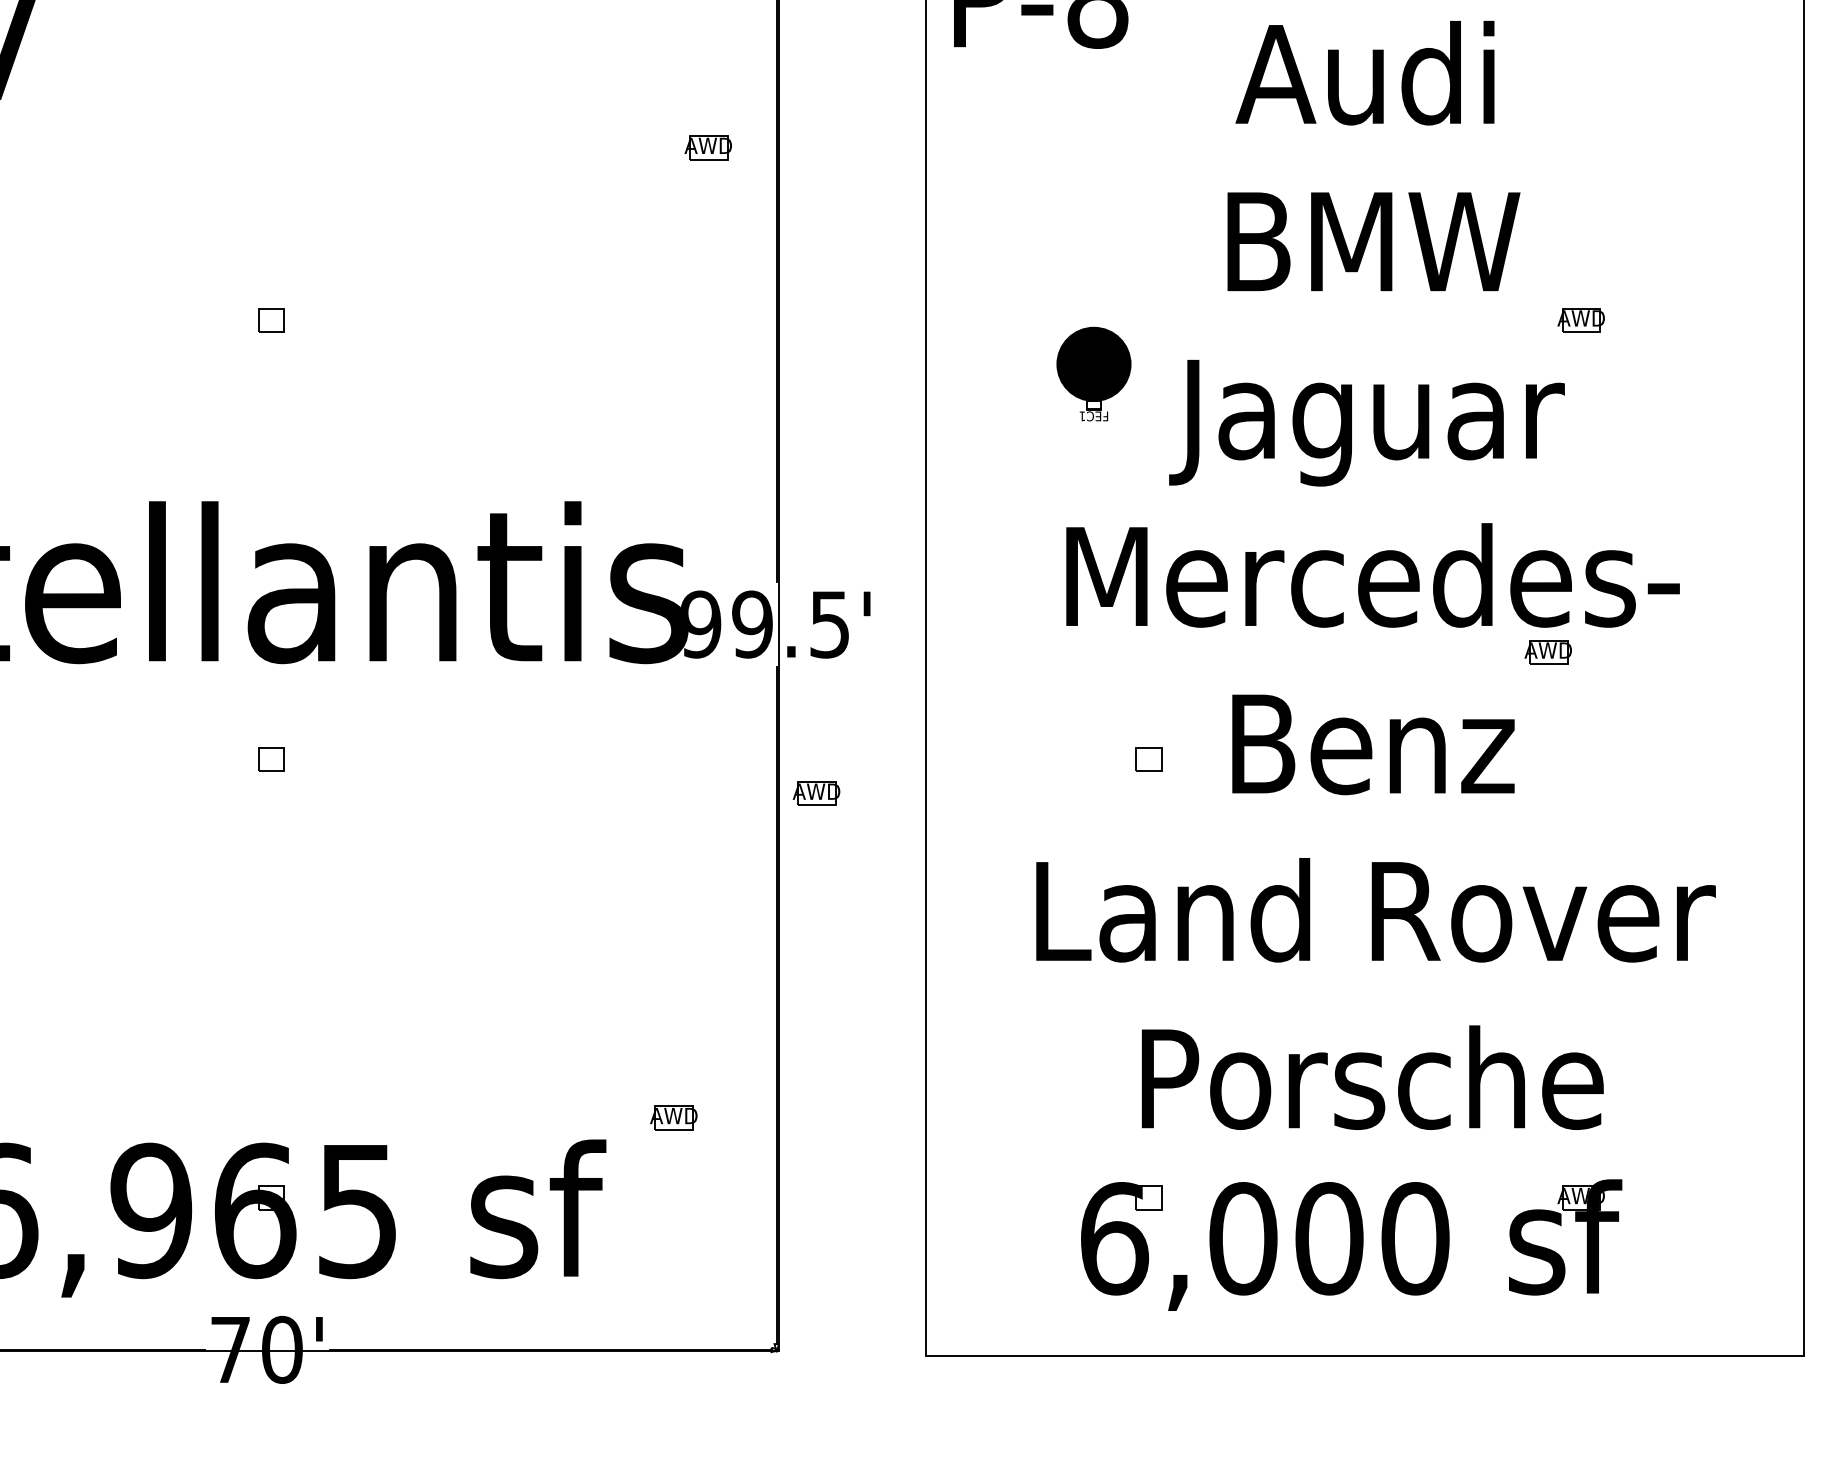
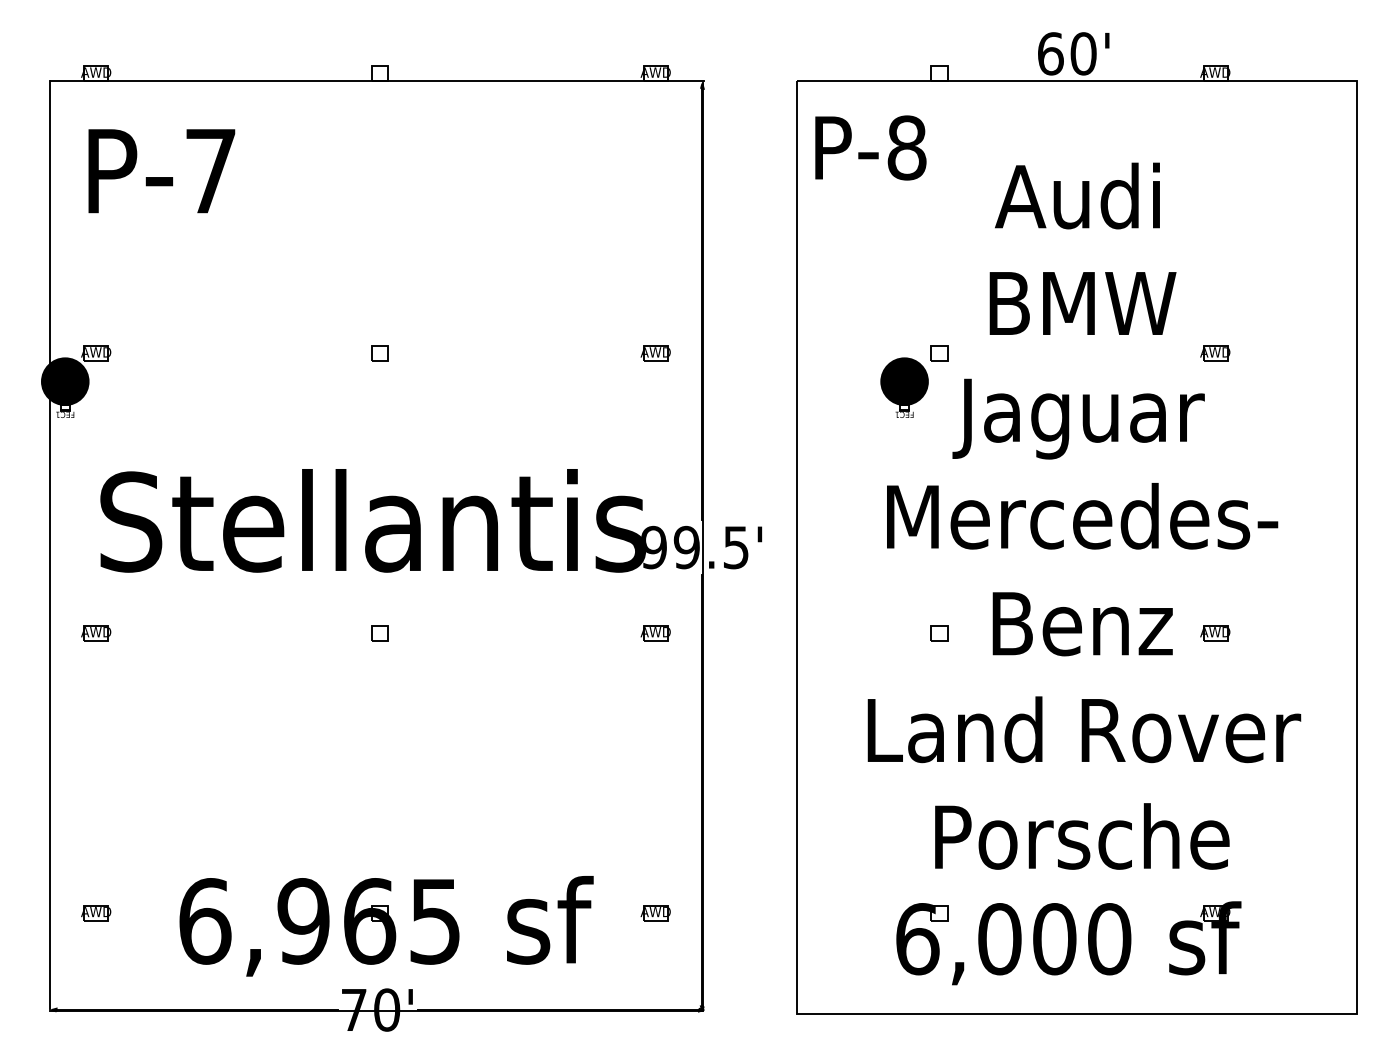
part: (707, 147) -> (655, 353), moved
part: (1148, 320) -> (939, 353), added
part: (1548, 652) -> (1215, 633), moved
part: (816, 793) -> (655, 633), moved
part: (673, 1118) -> (655, 913), moved

